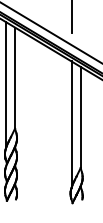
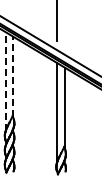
line: (15, 78) -> (13, 76), solid -> dashed
line: (5, 84) -> (5, 81), solid -> dashed

